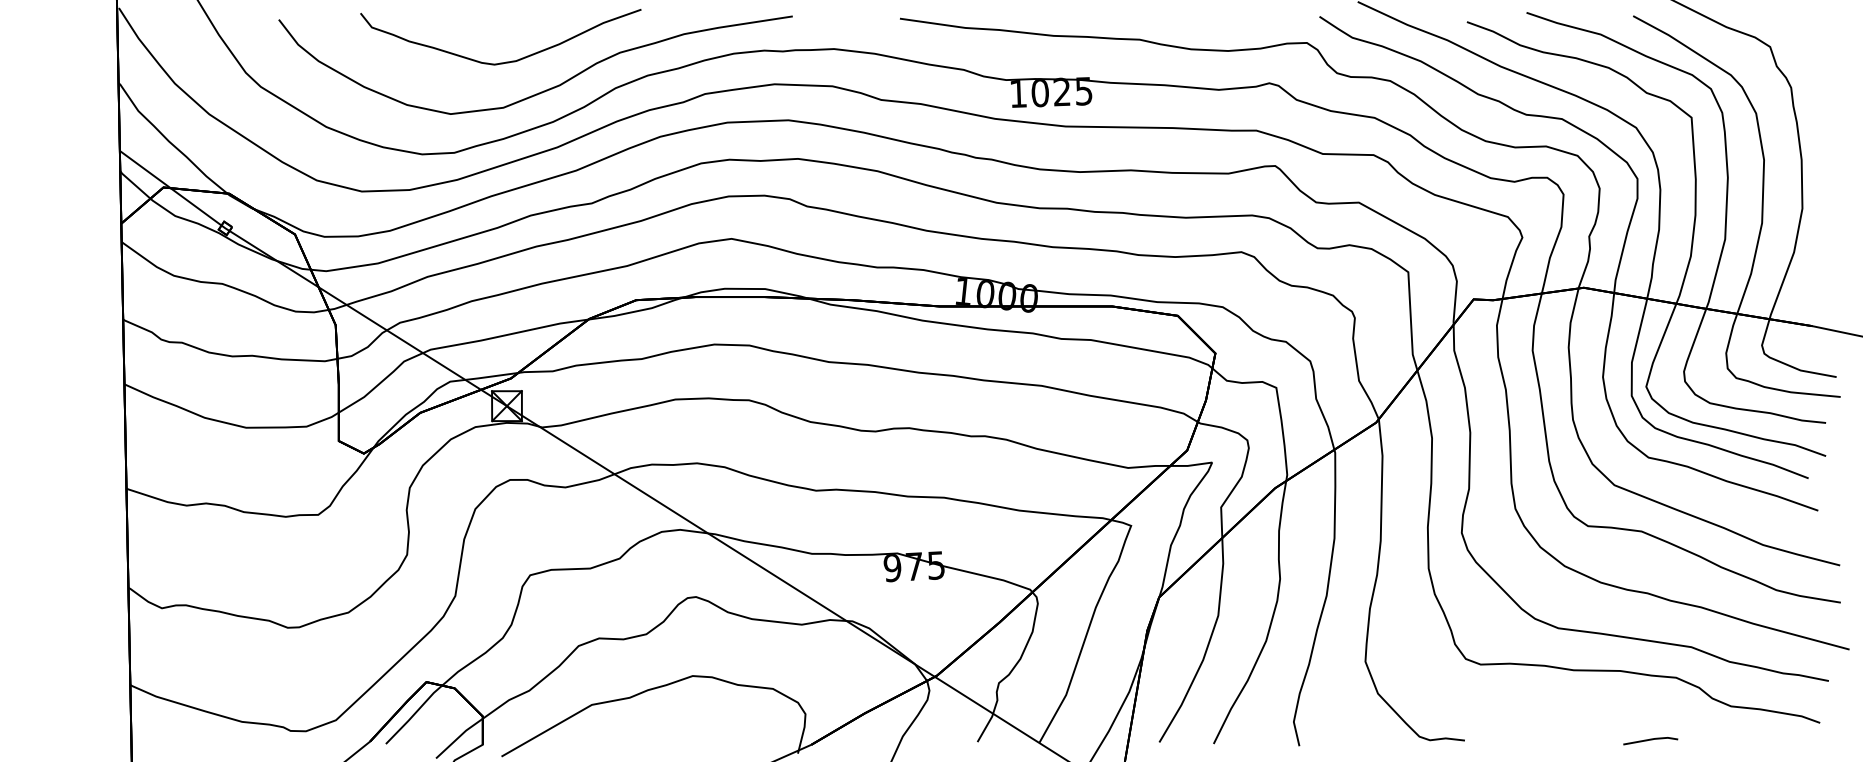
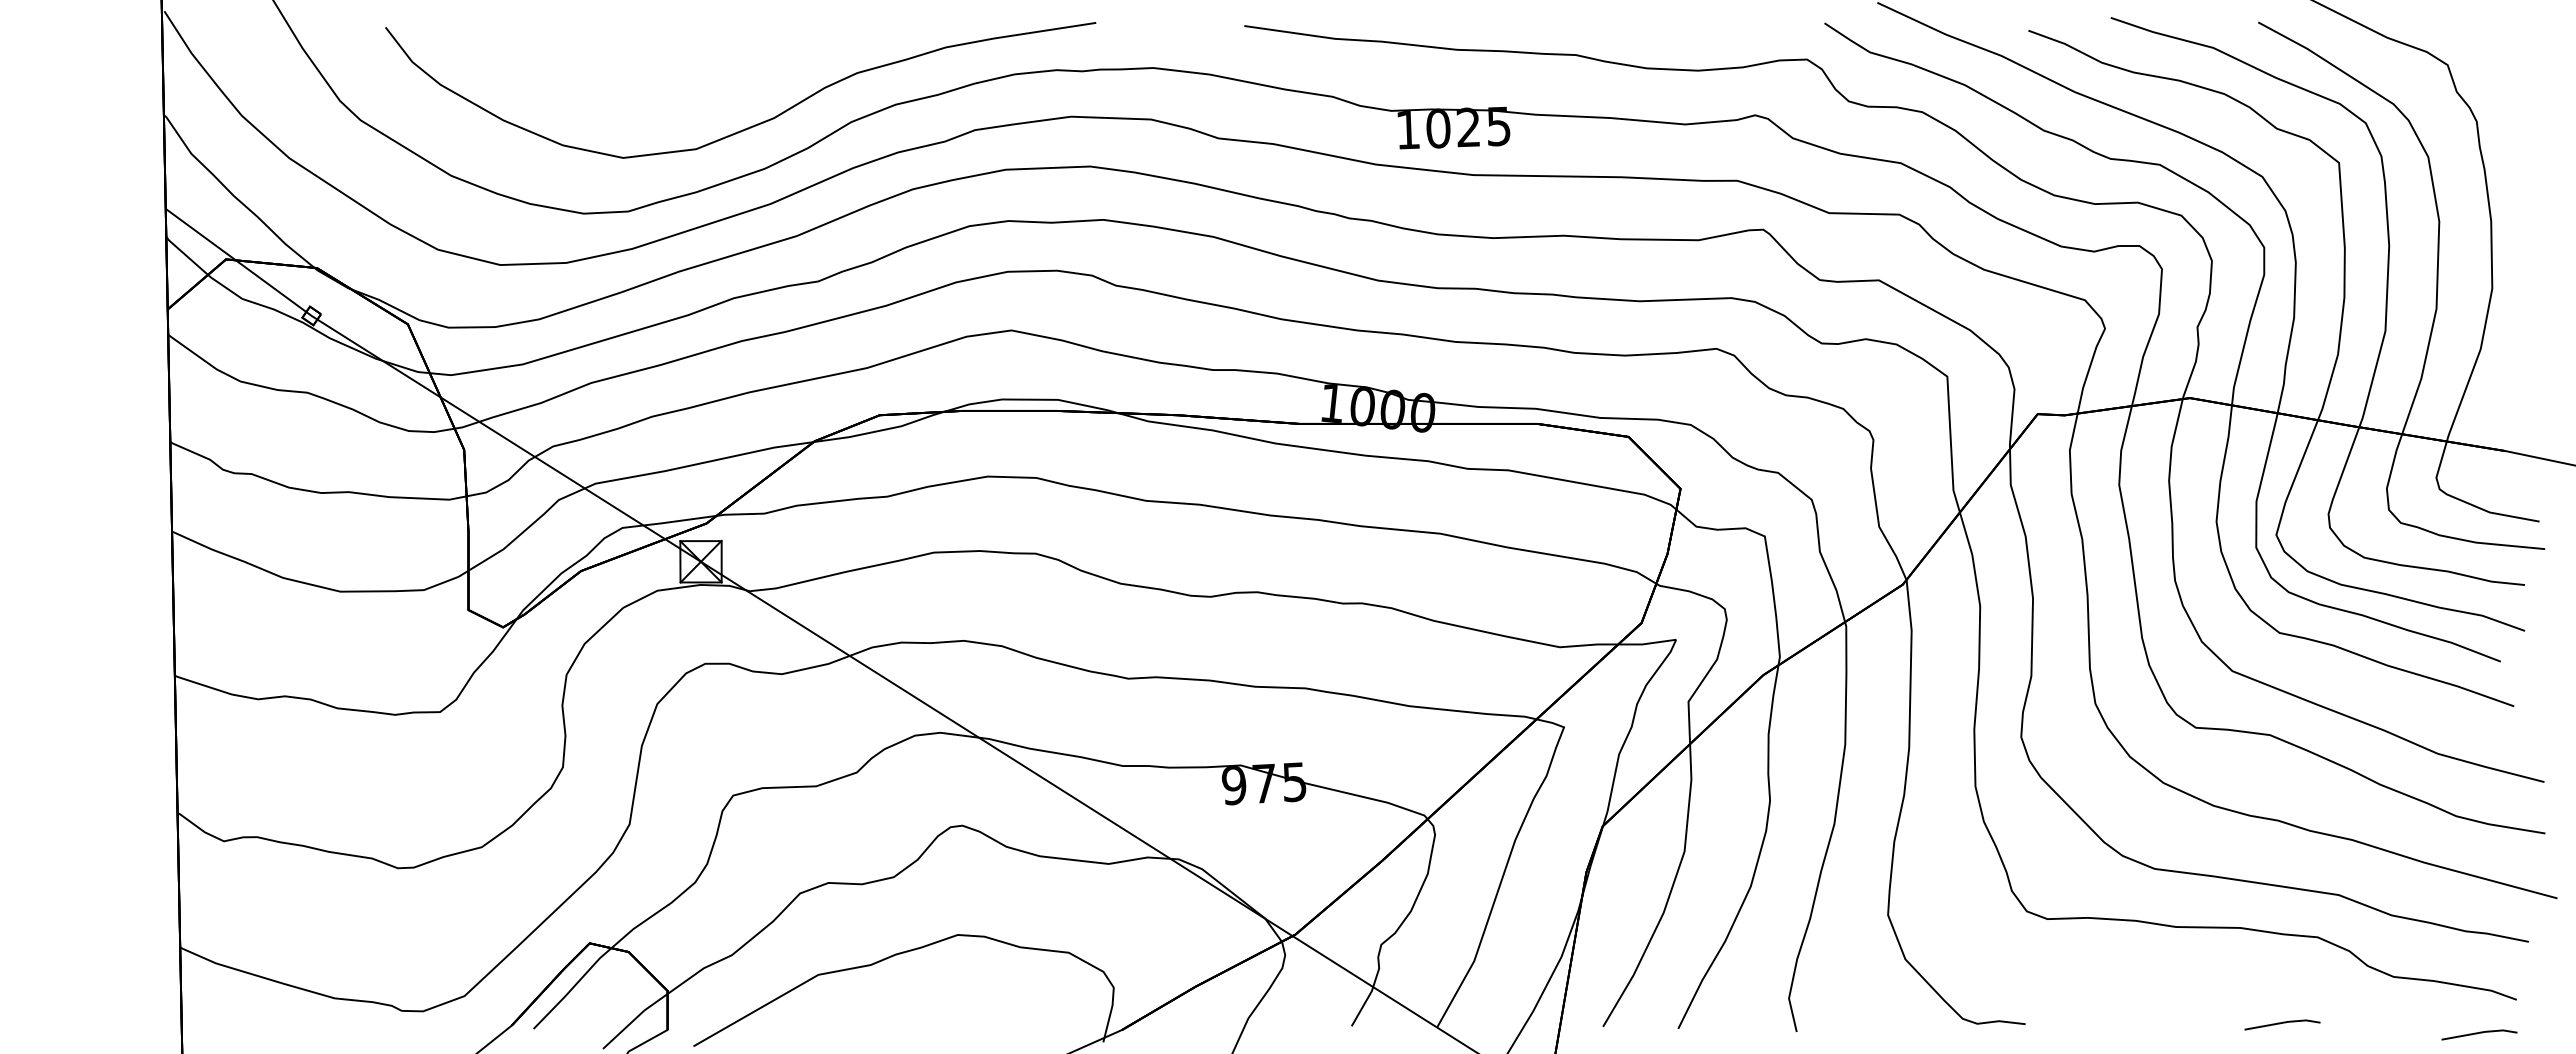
curve: (506, 61) -> (700, 85), removed
line: (1793, 747) -> (2479, 1033), added

